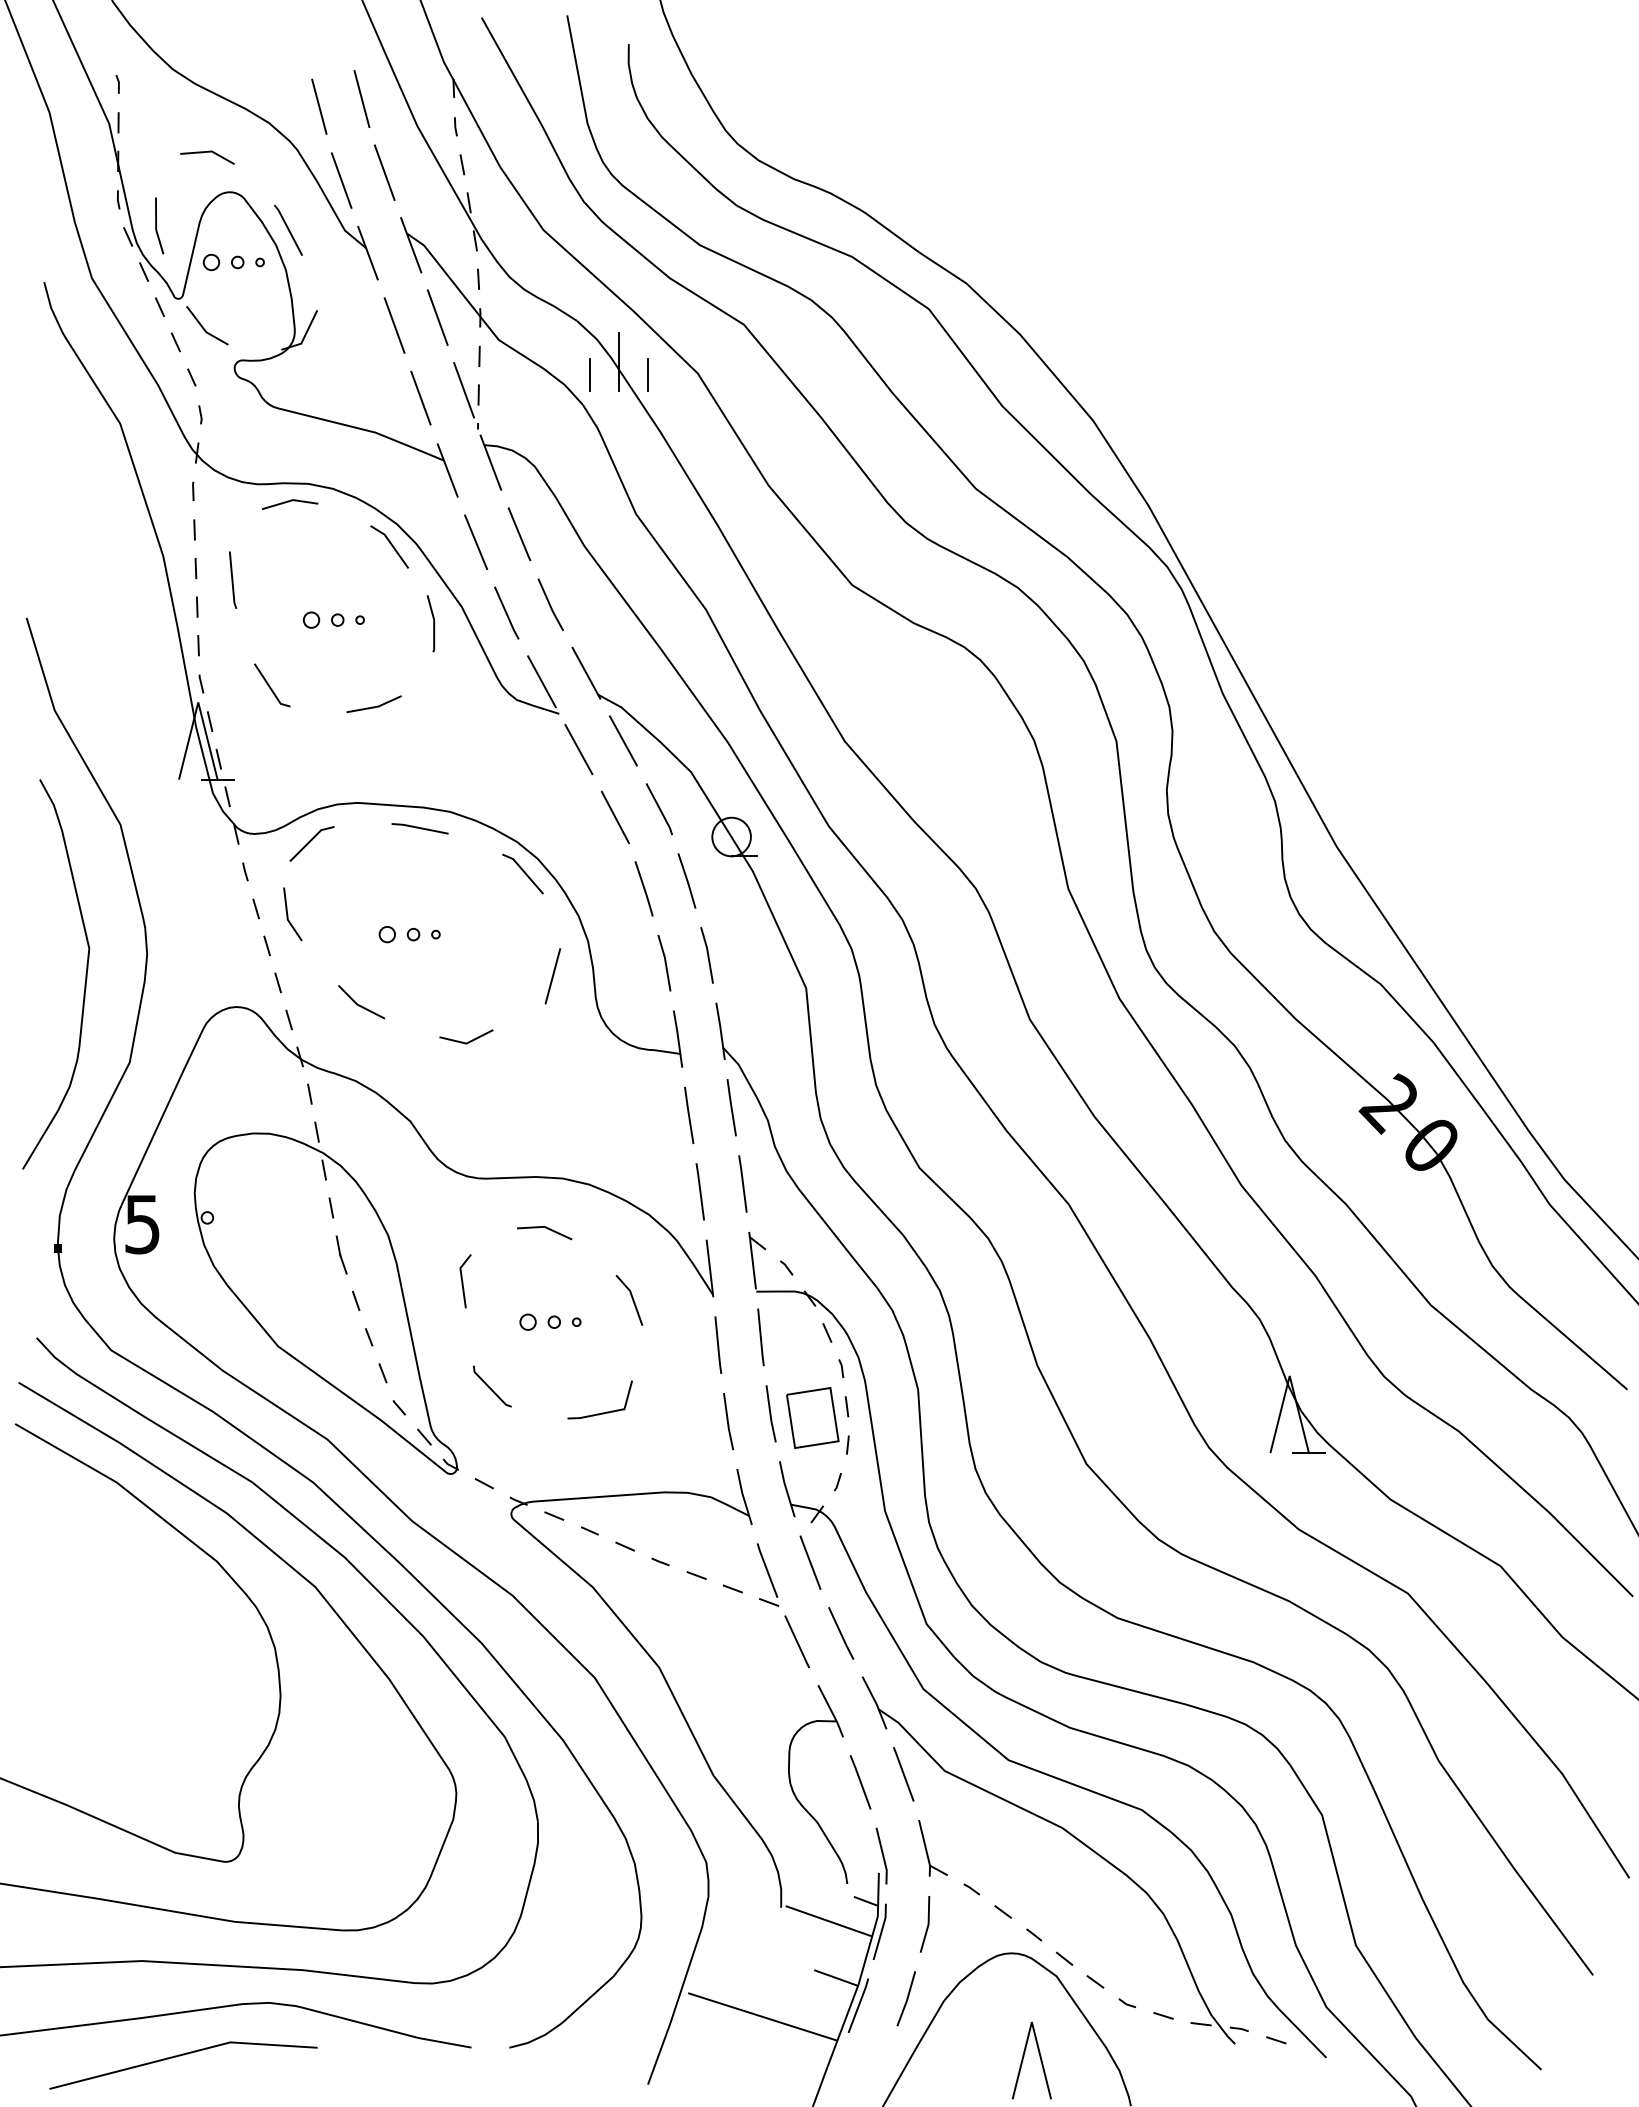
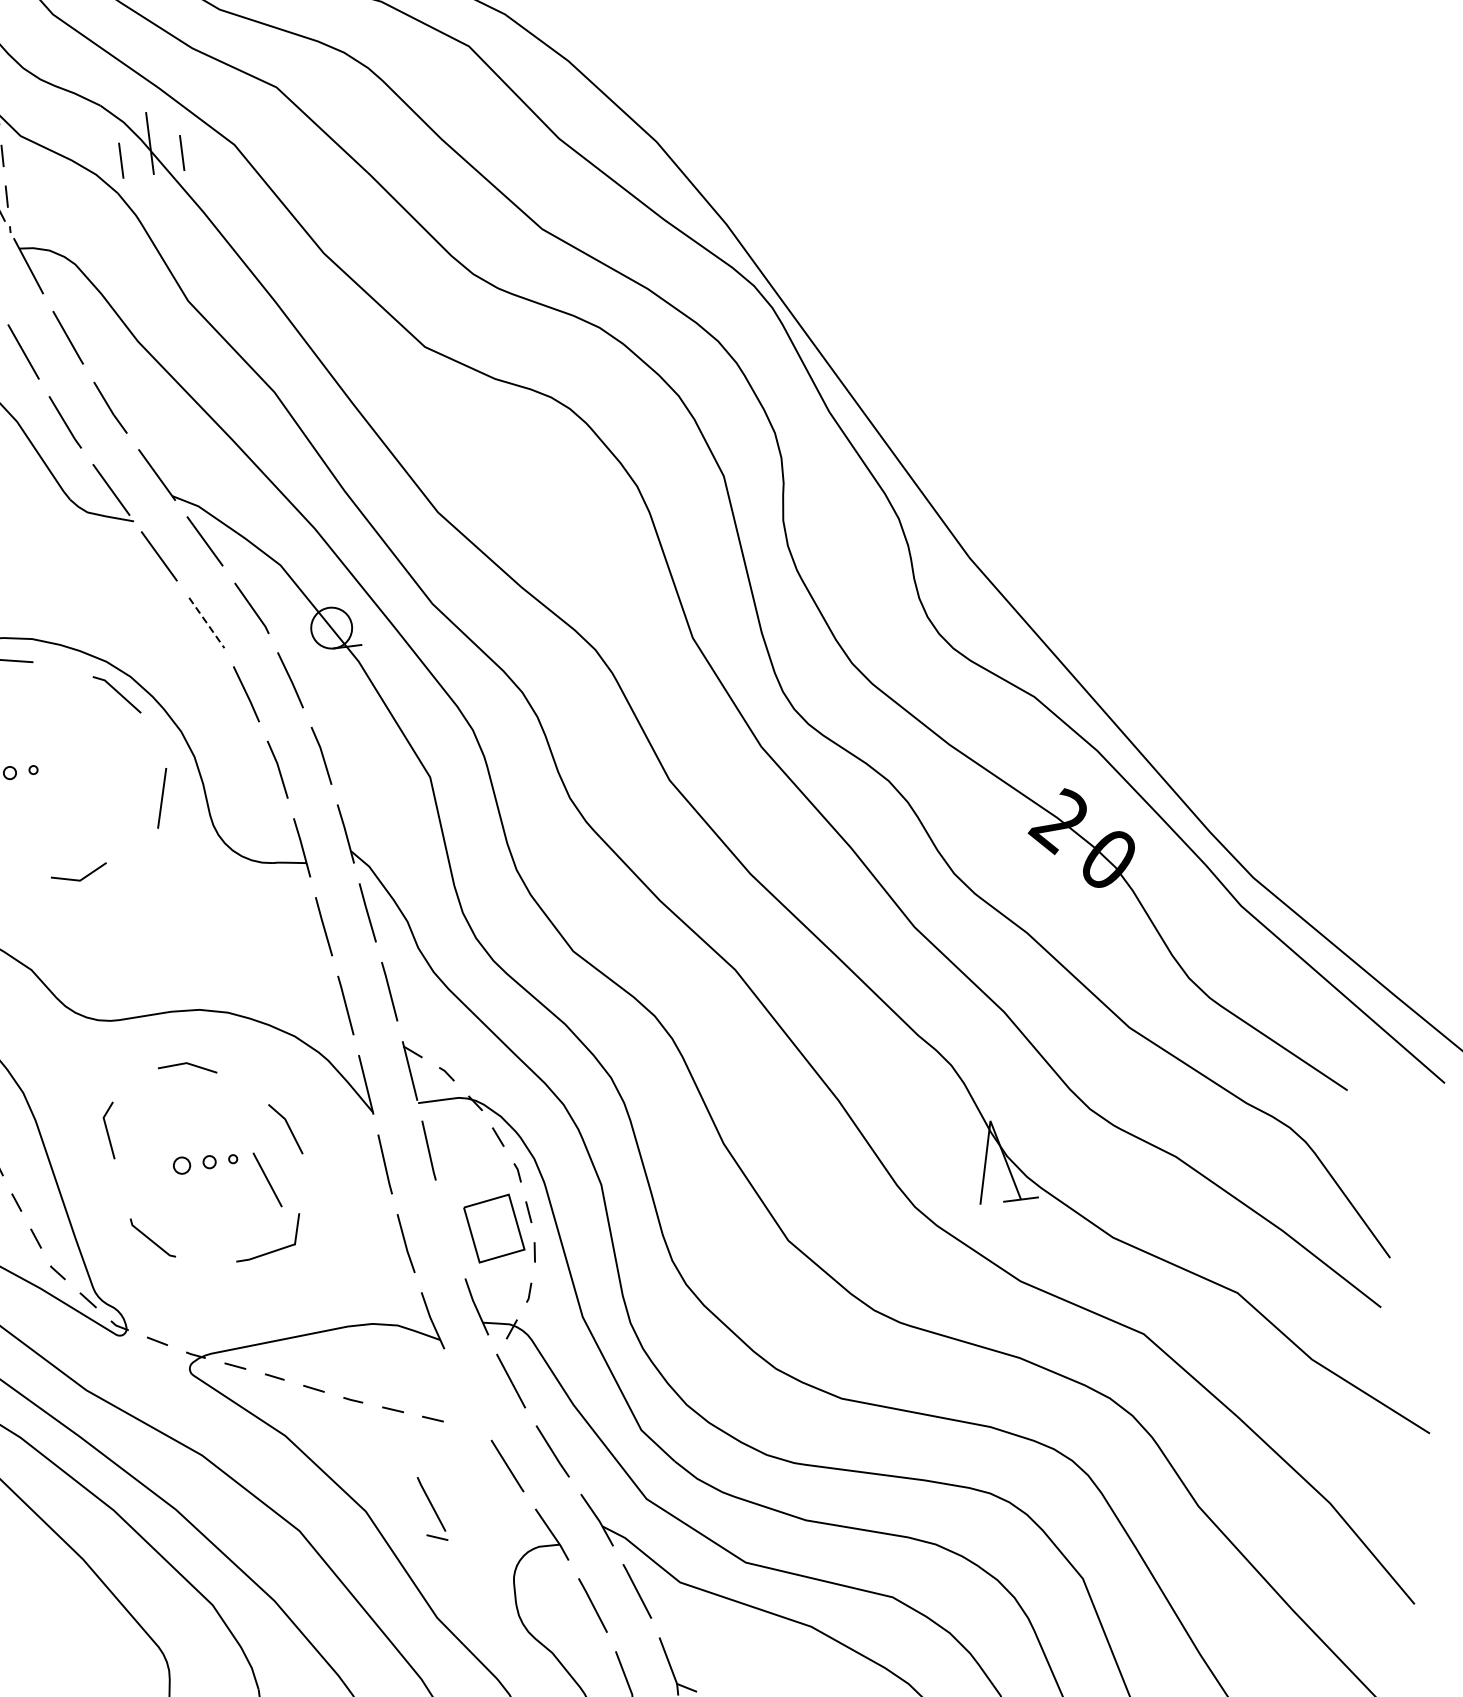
line: (615, 817) -> (206, 622), solid -> dashed
line: (606, 1345) -> (267, 1179), added
line: (770, 1413) -> (449, 1229), removed
part: (768, 1574) -> (433, 1508), moved

